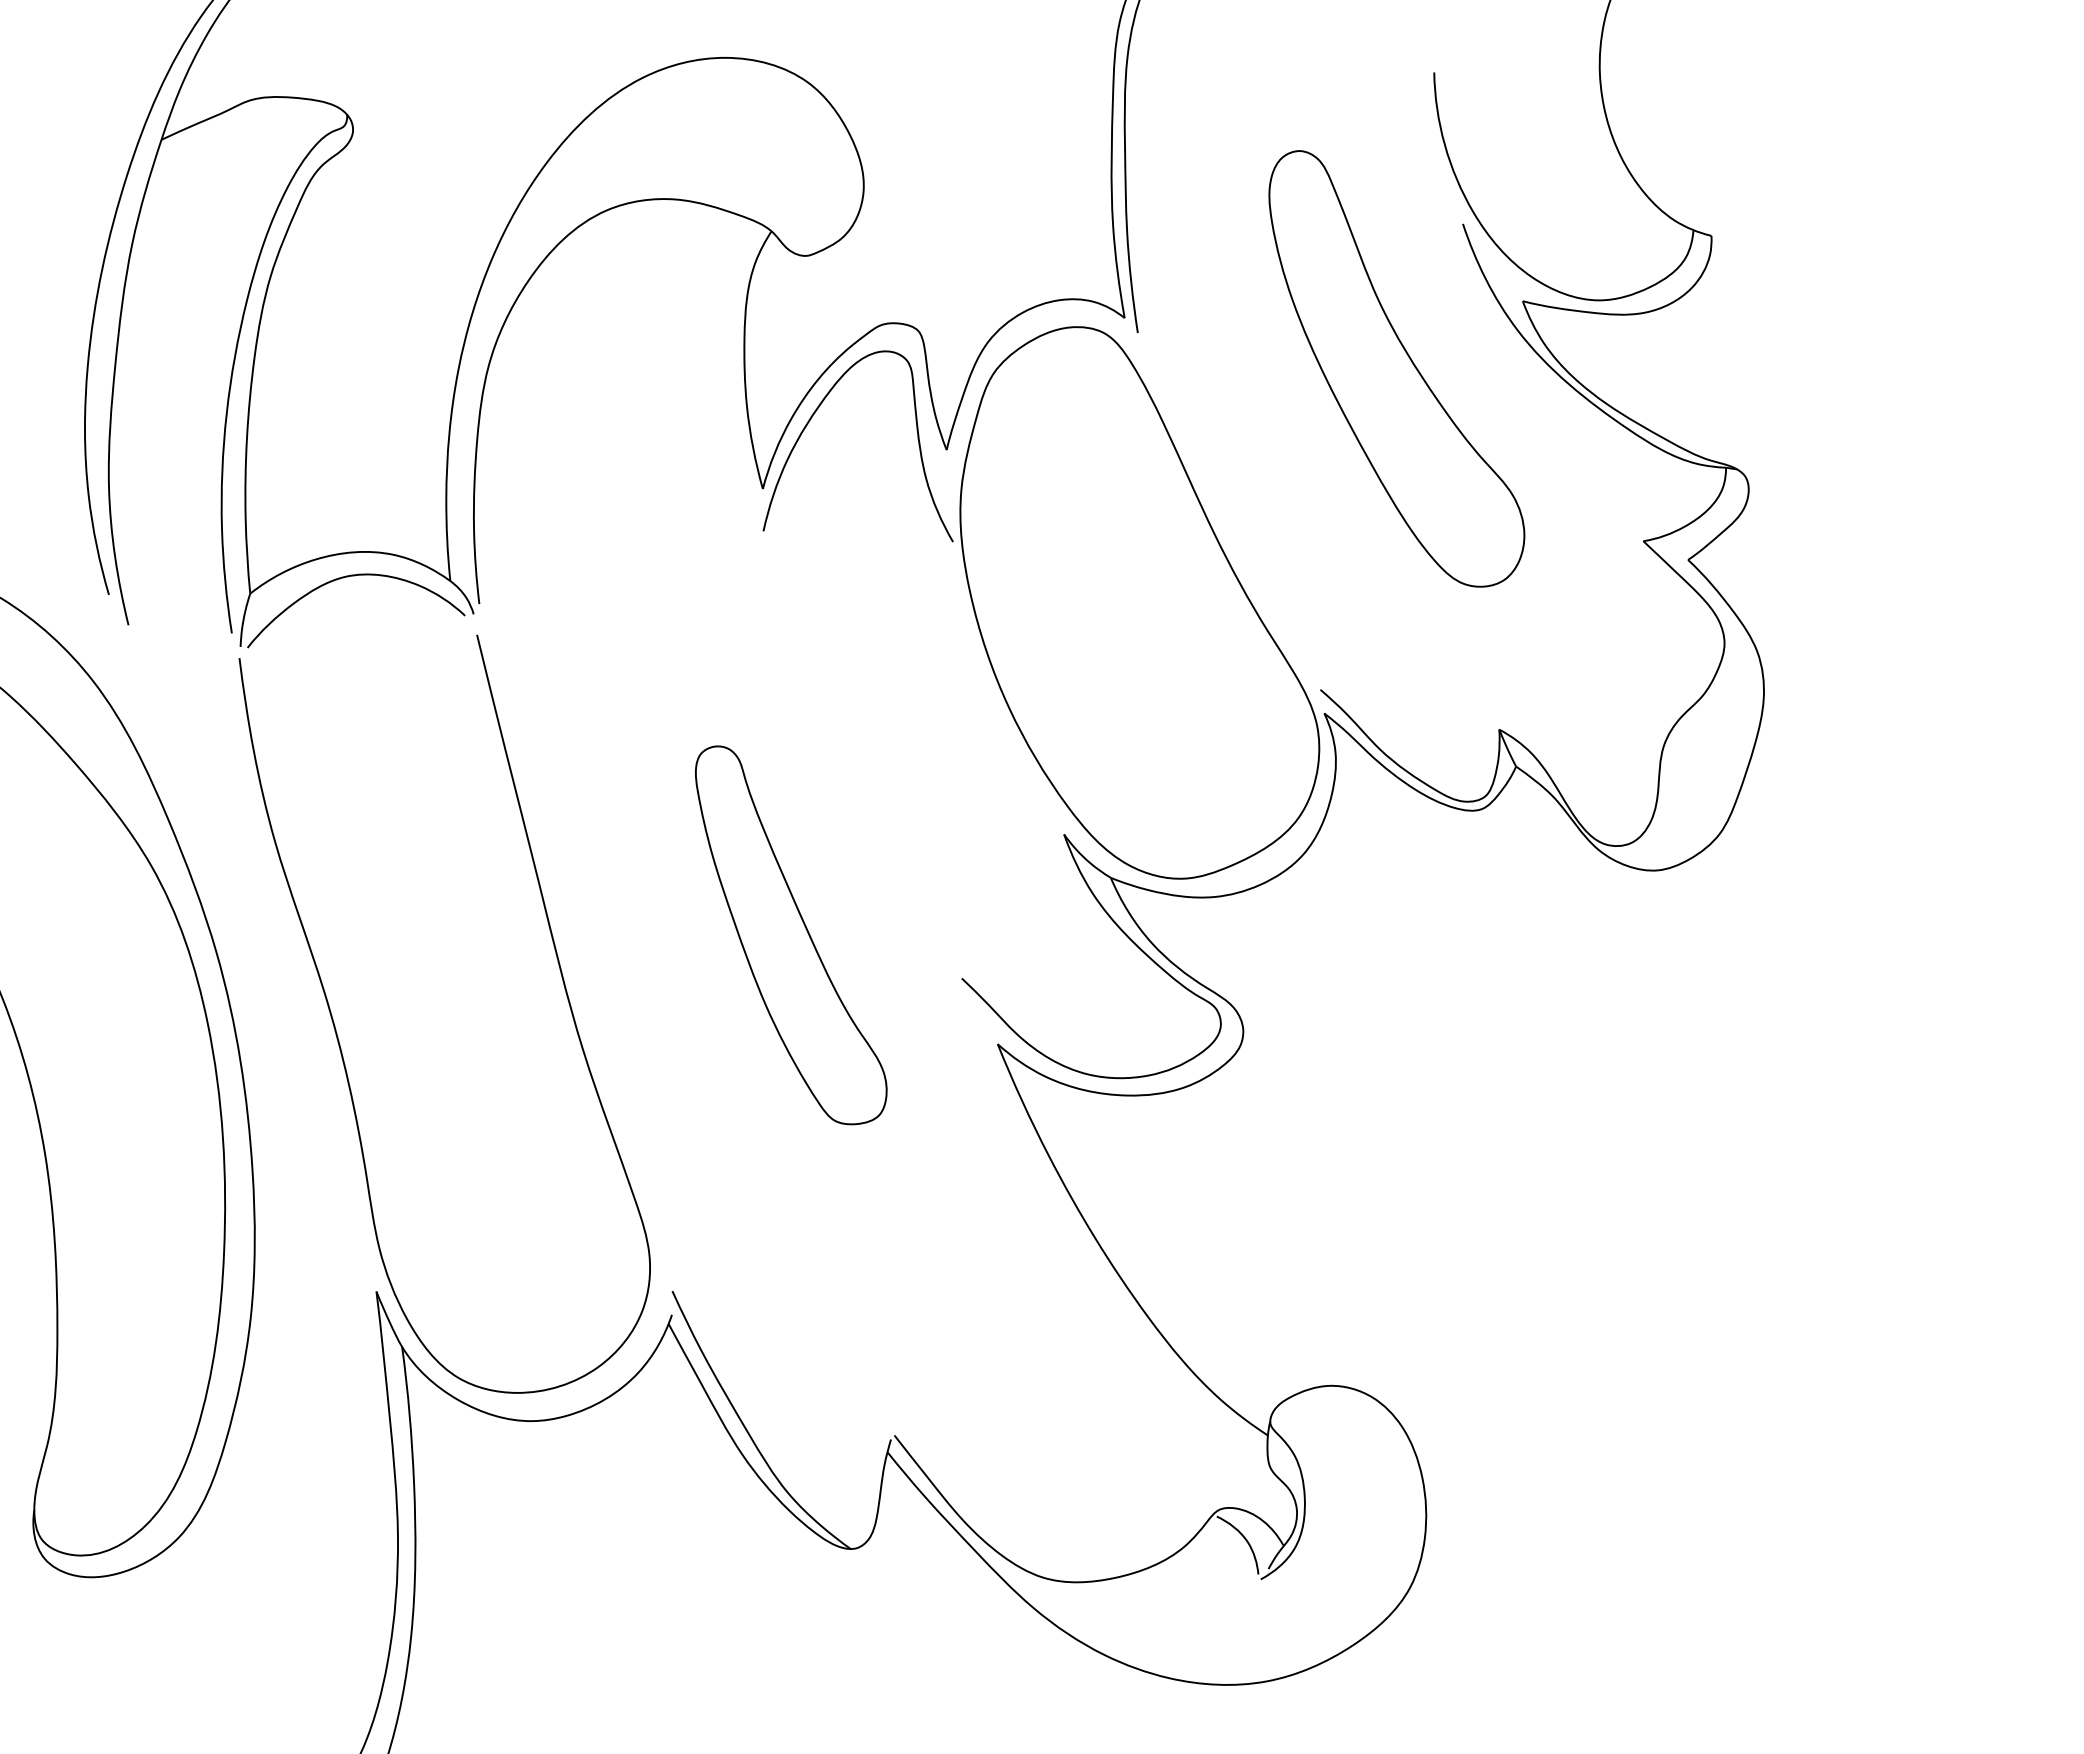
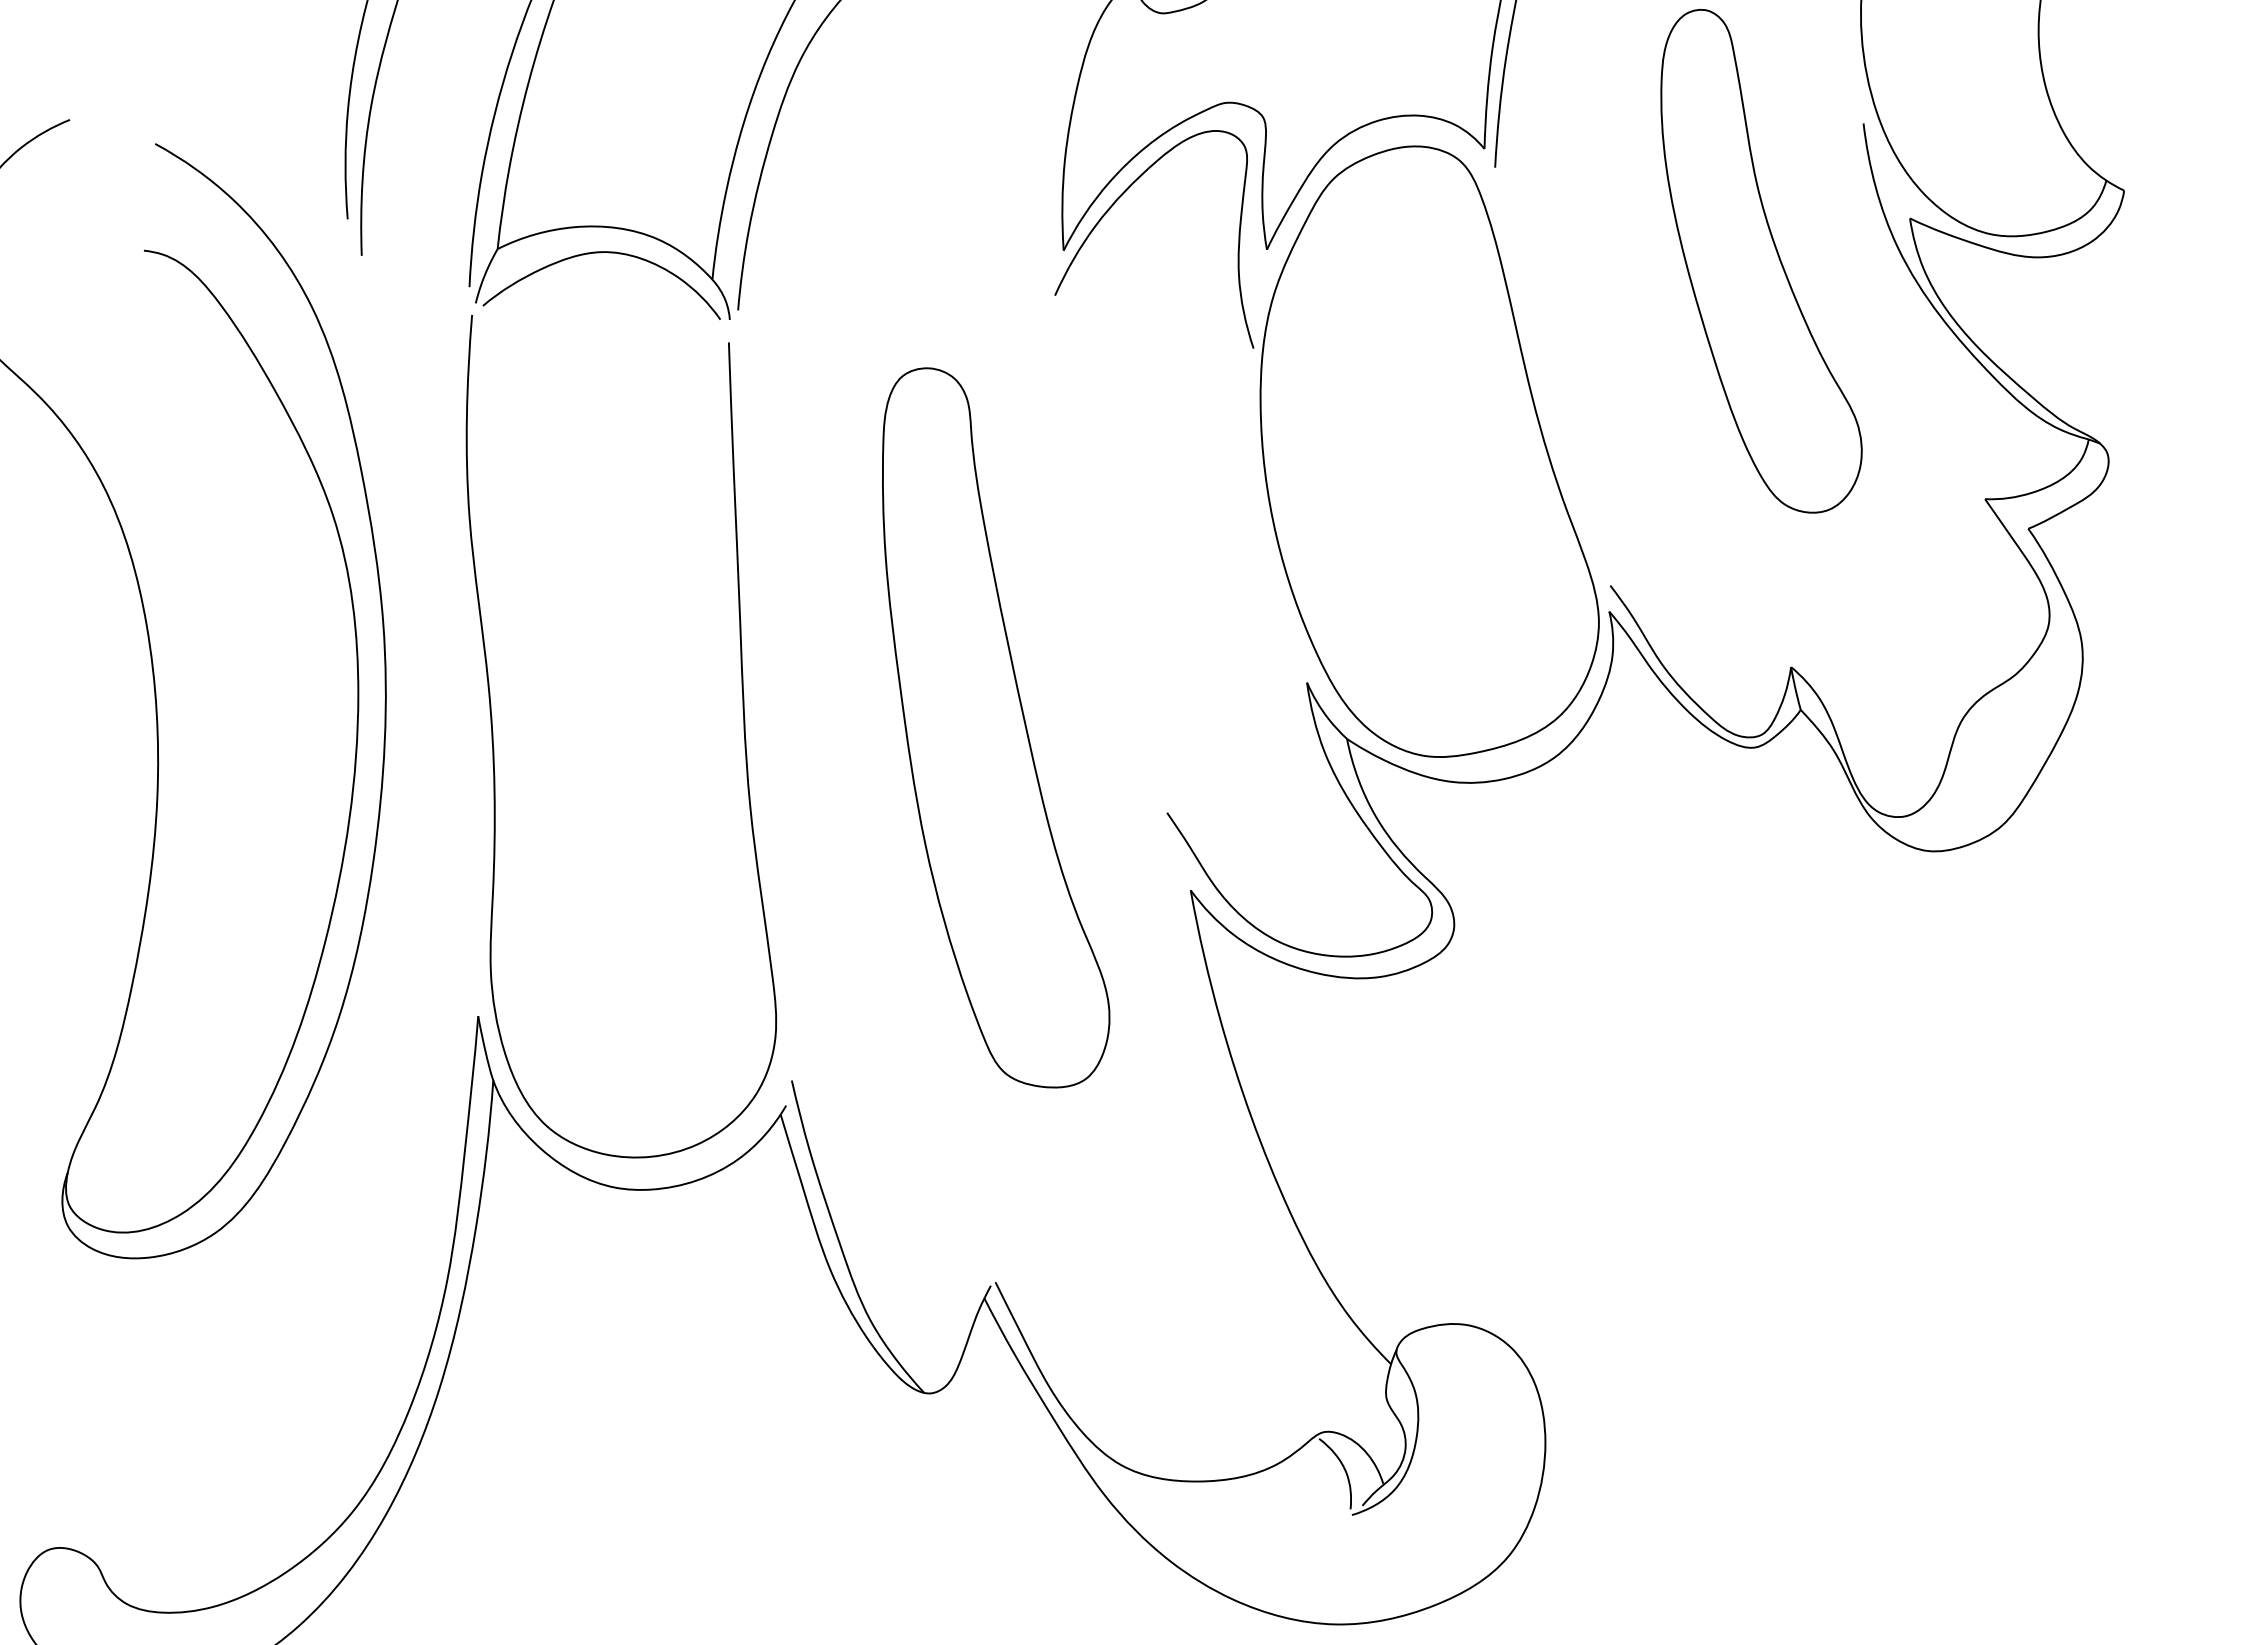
part: (791, 935) -> (996, 729), size x1.67

